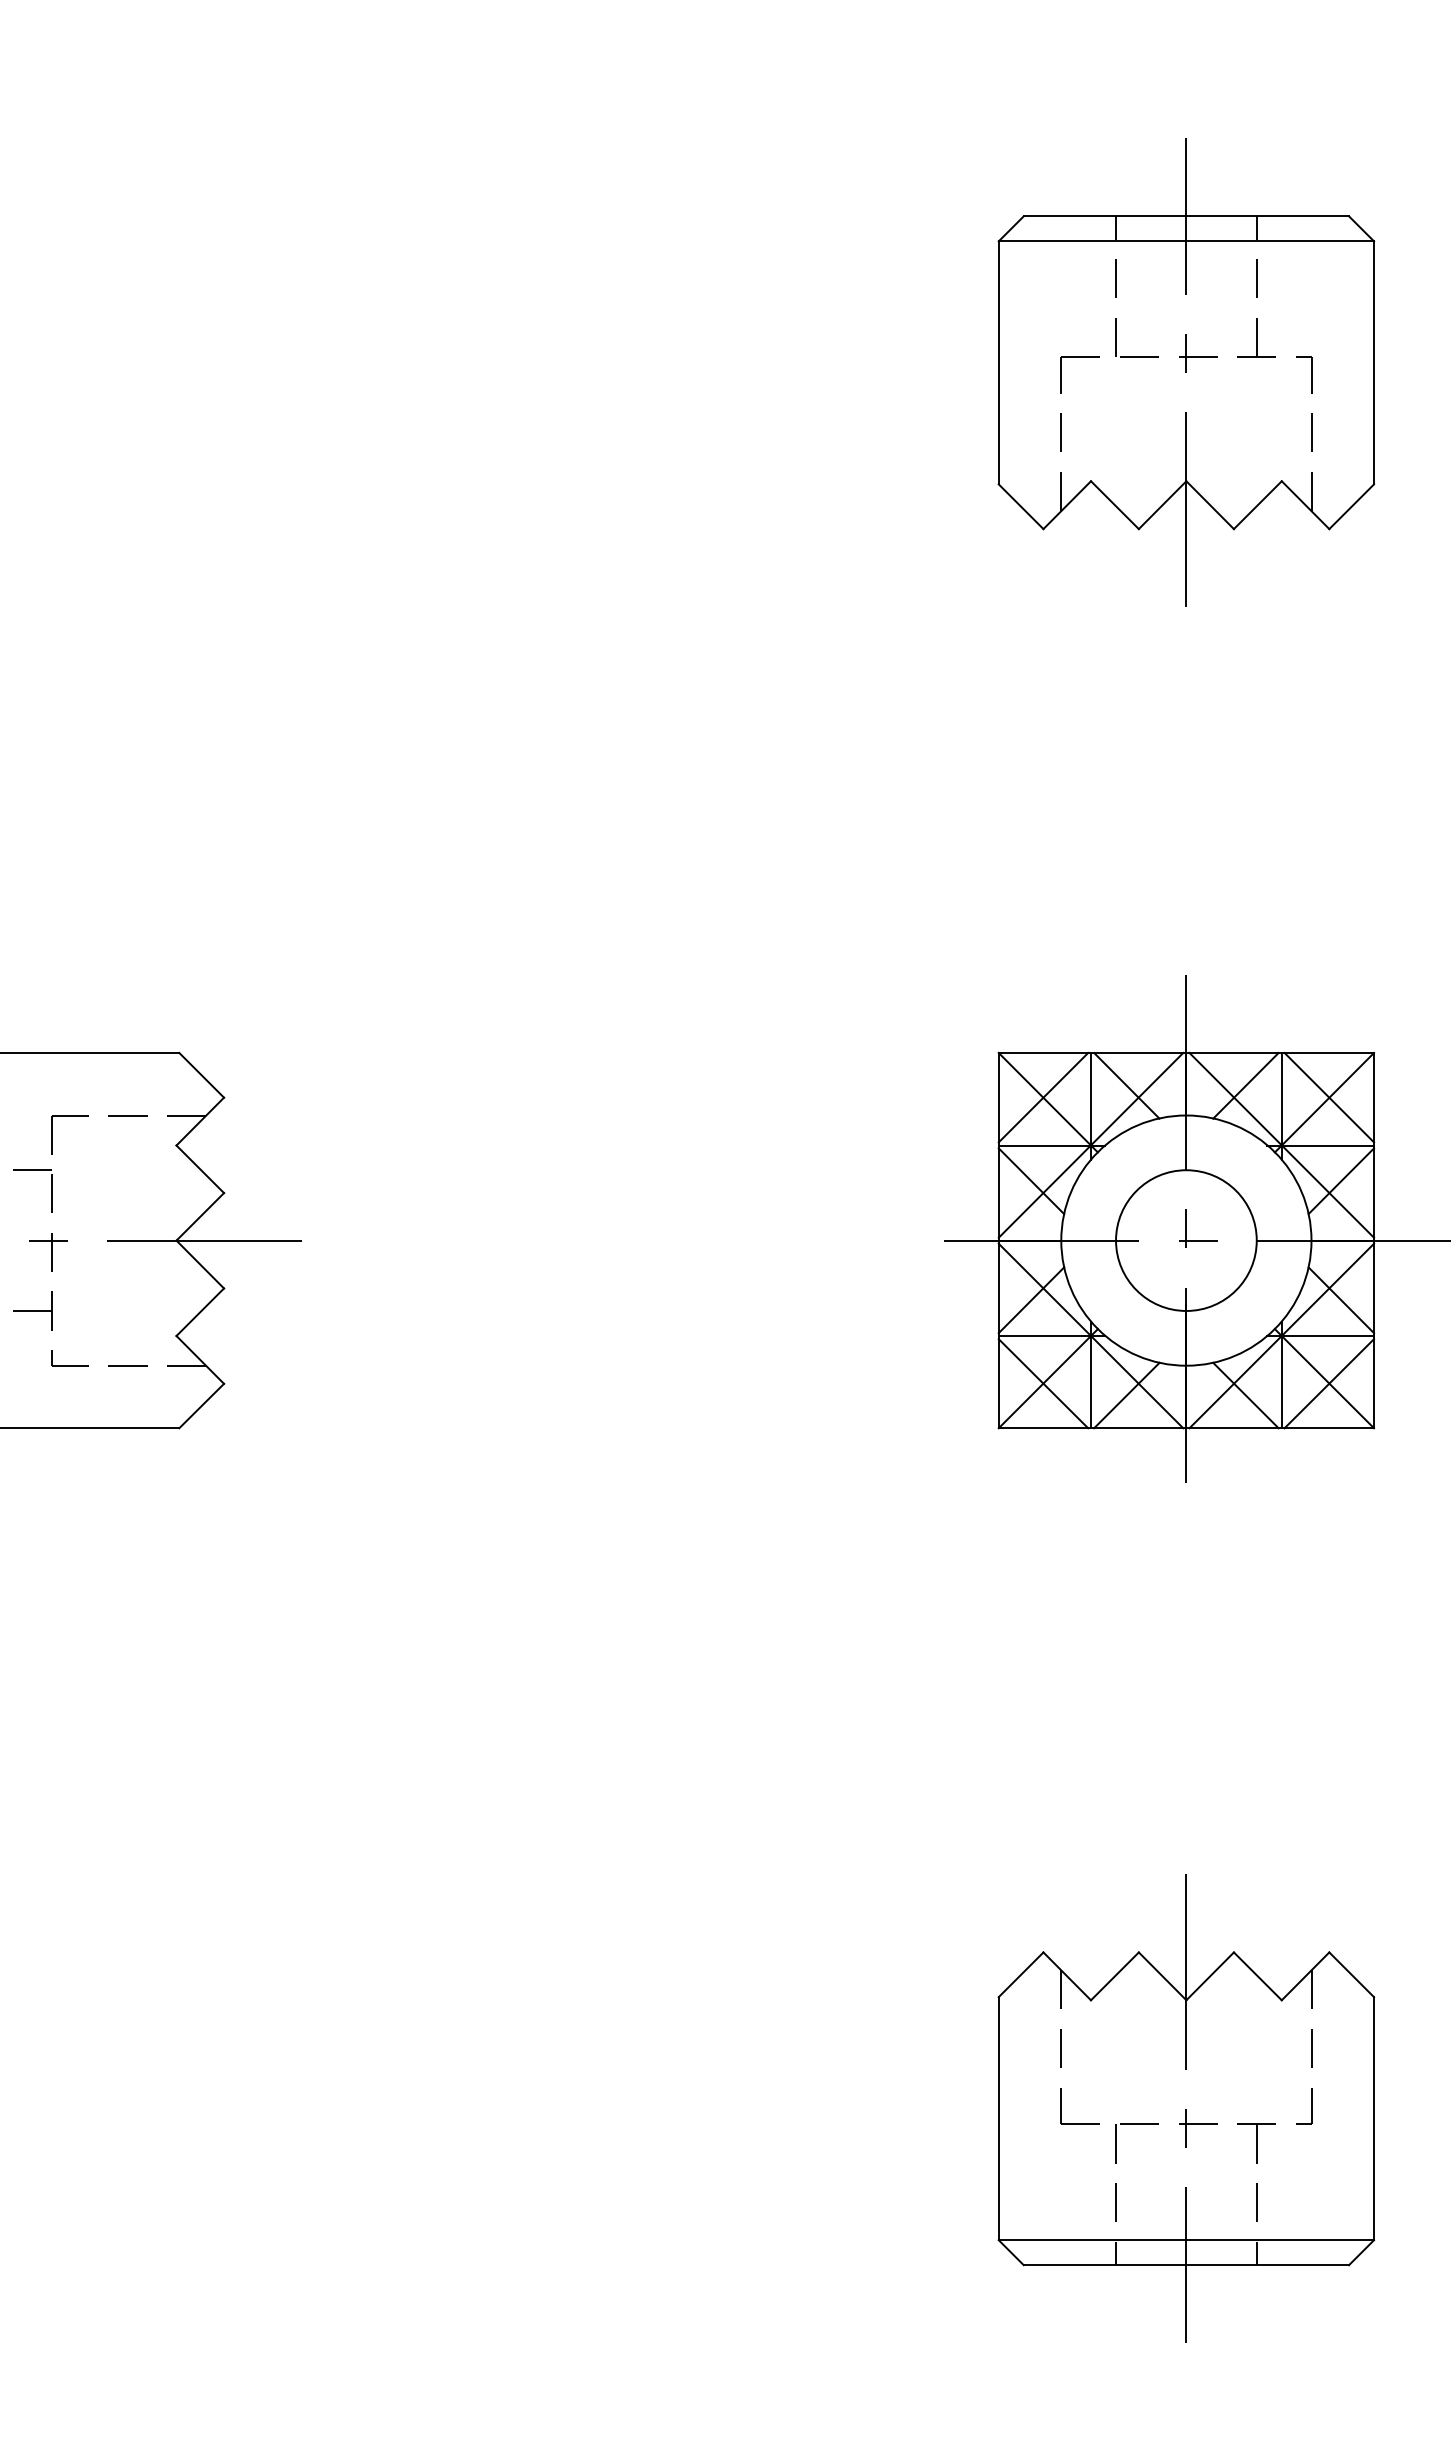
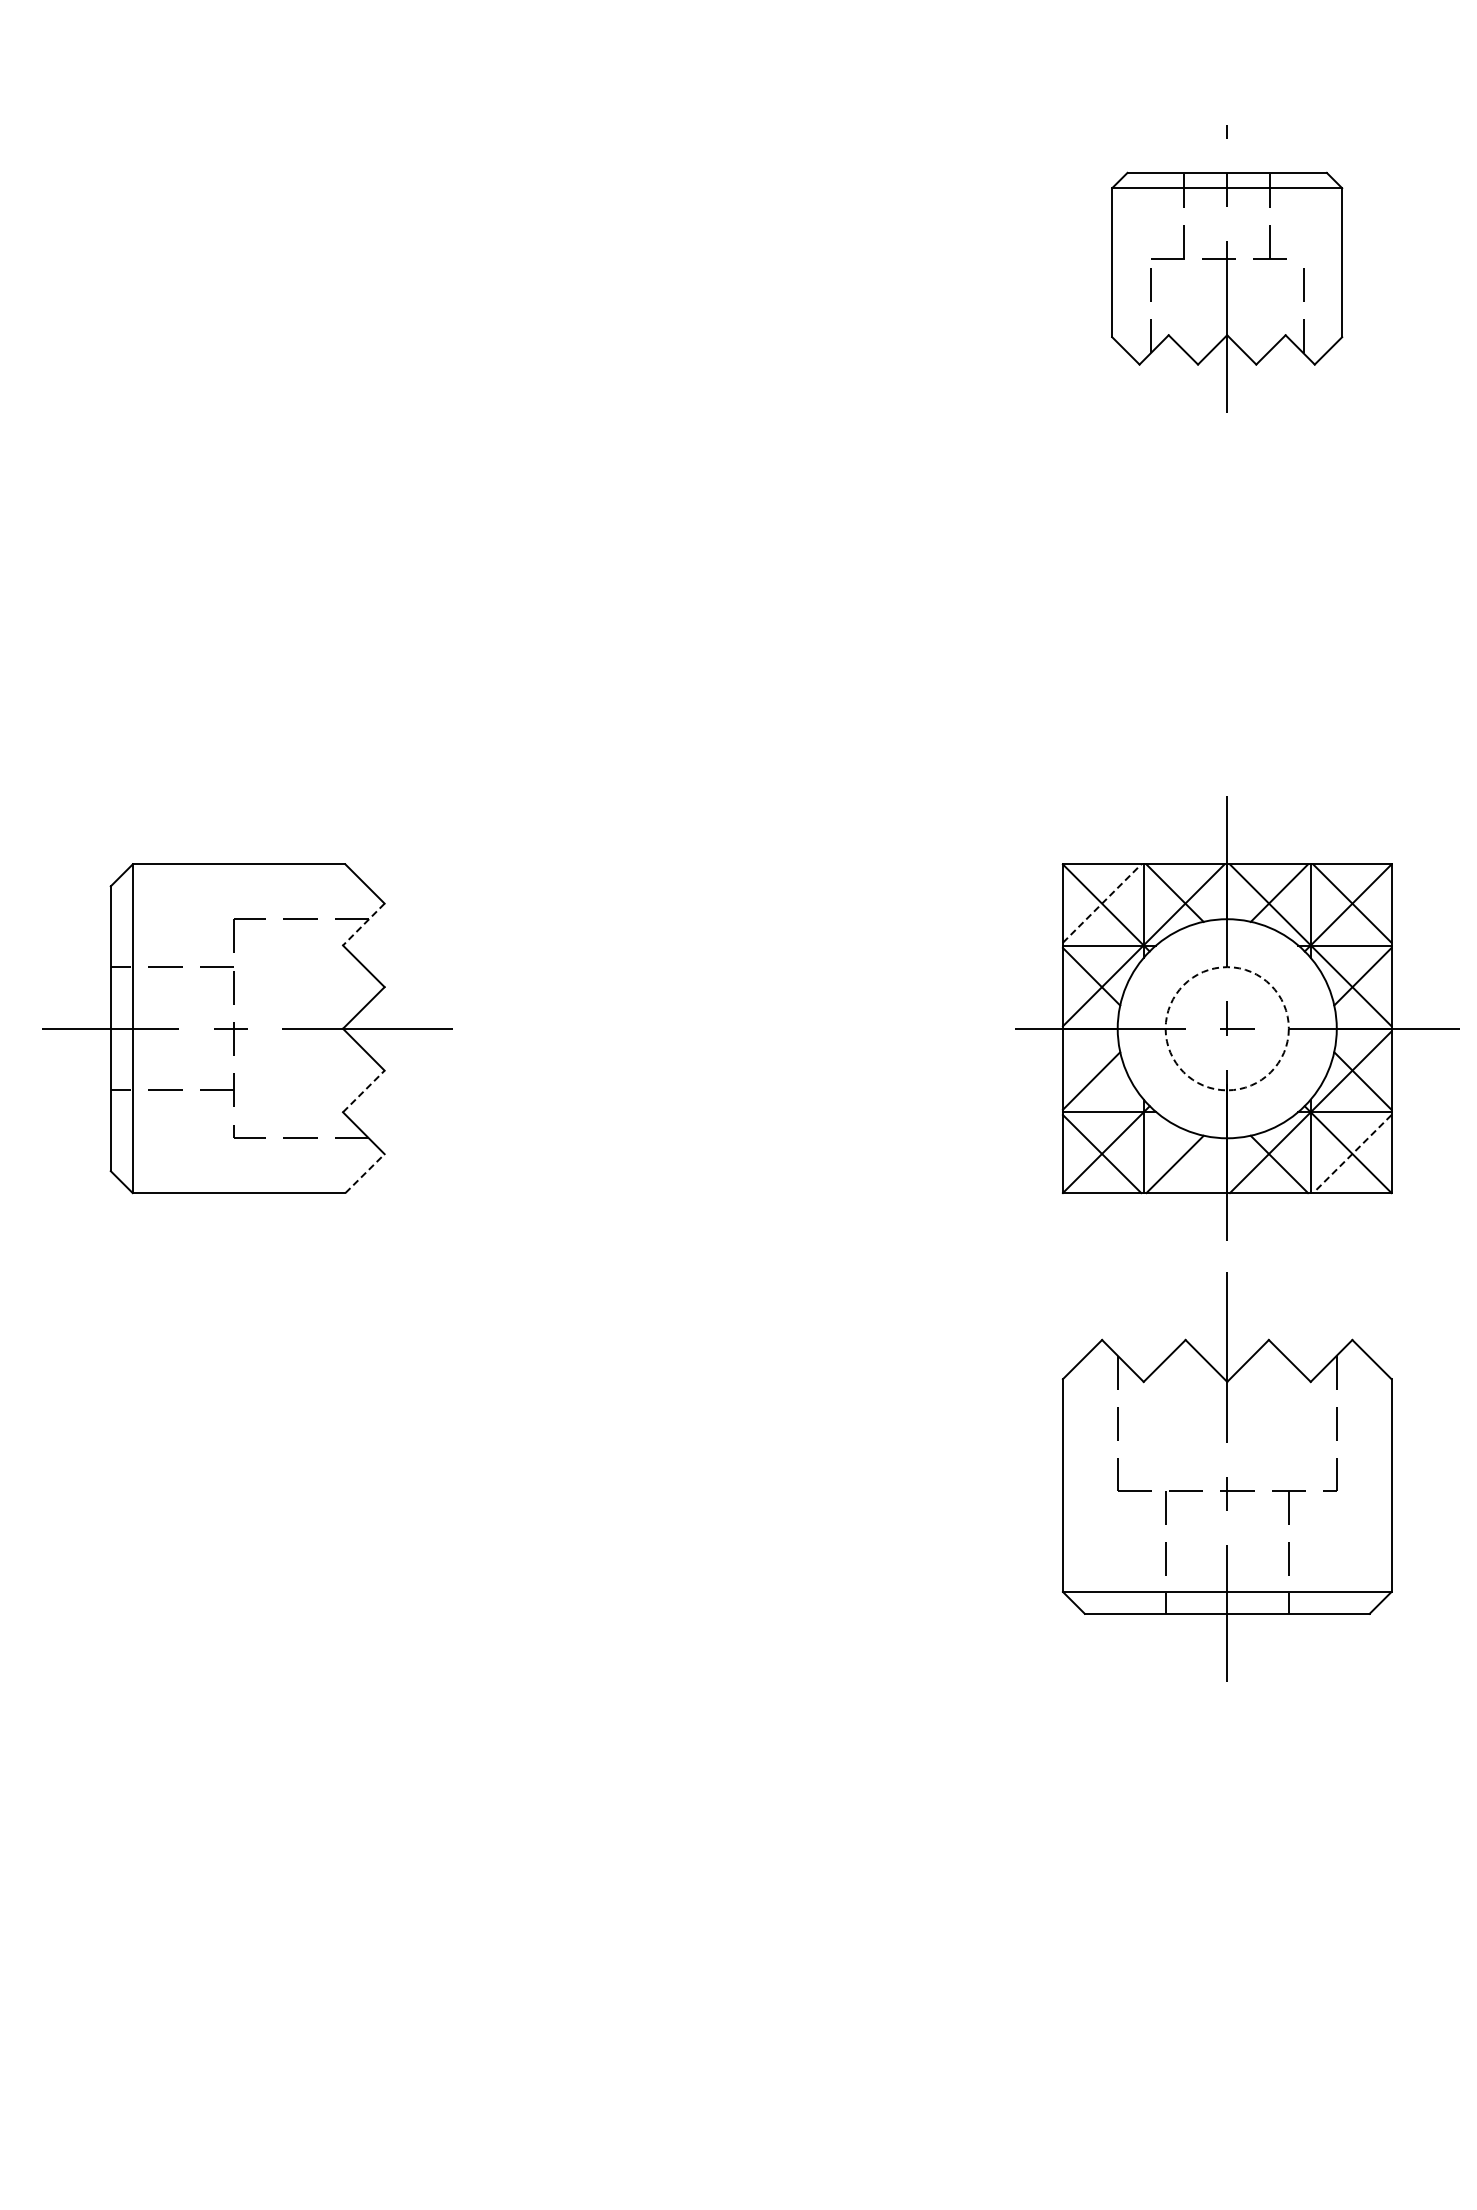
part: (1185, 372) -> (1226, 268), size x0.7
line: (1043, 1097) -> (1102, 903), solid -> dashed
line: (199, 1121) -> (363, 924), solid -> dashed
circle: (1185, 1240) -> (1226, 1028), solid -> dashed
line: (201, 1312) -> (364, 1091), solid -> dashed
line: (1090, 1336) -> (1143, 1112), removed
line: (1329, 1384) -> (1352, 1154), solid -> dashed
line: (202, 1405) -> (365, 1173), solid -> dashed
part: (1185, 2108) -> (1226, 1476), moved

